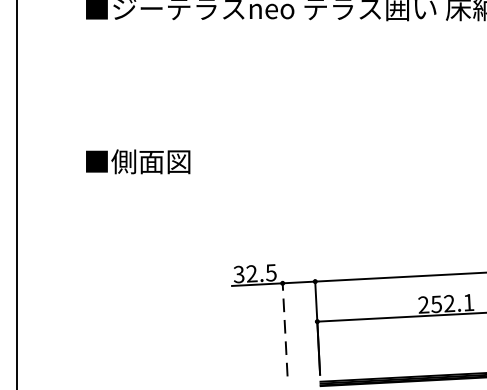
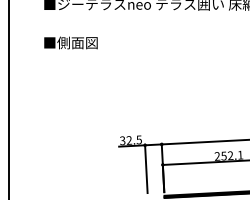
text: (137, 160) -> (70, 42), moved
line: (285, 328) -> (146, 168), dashed -> solid

